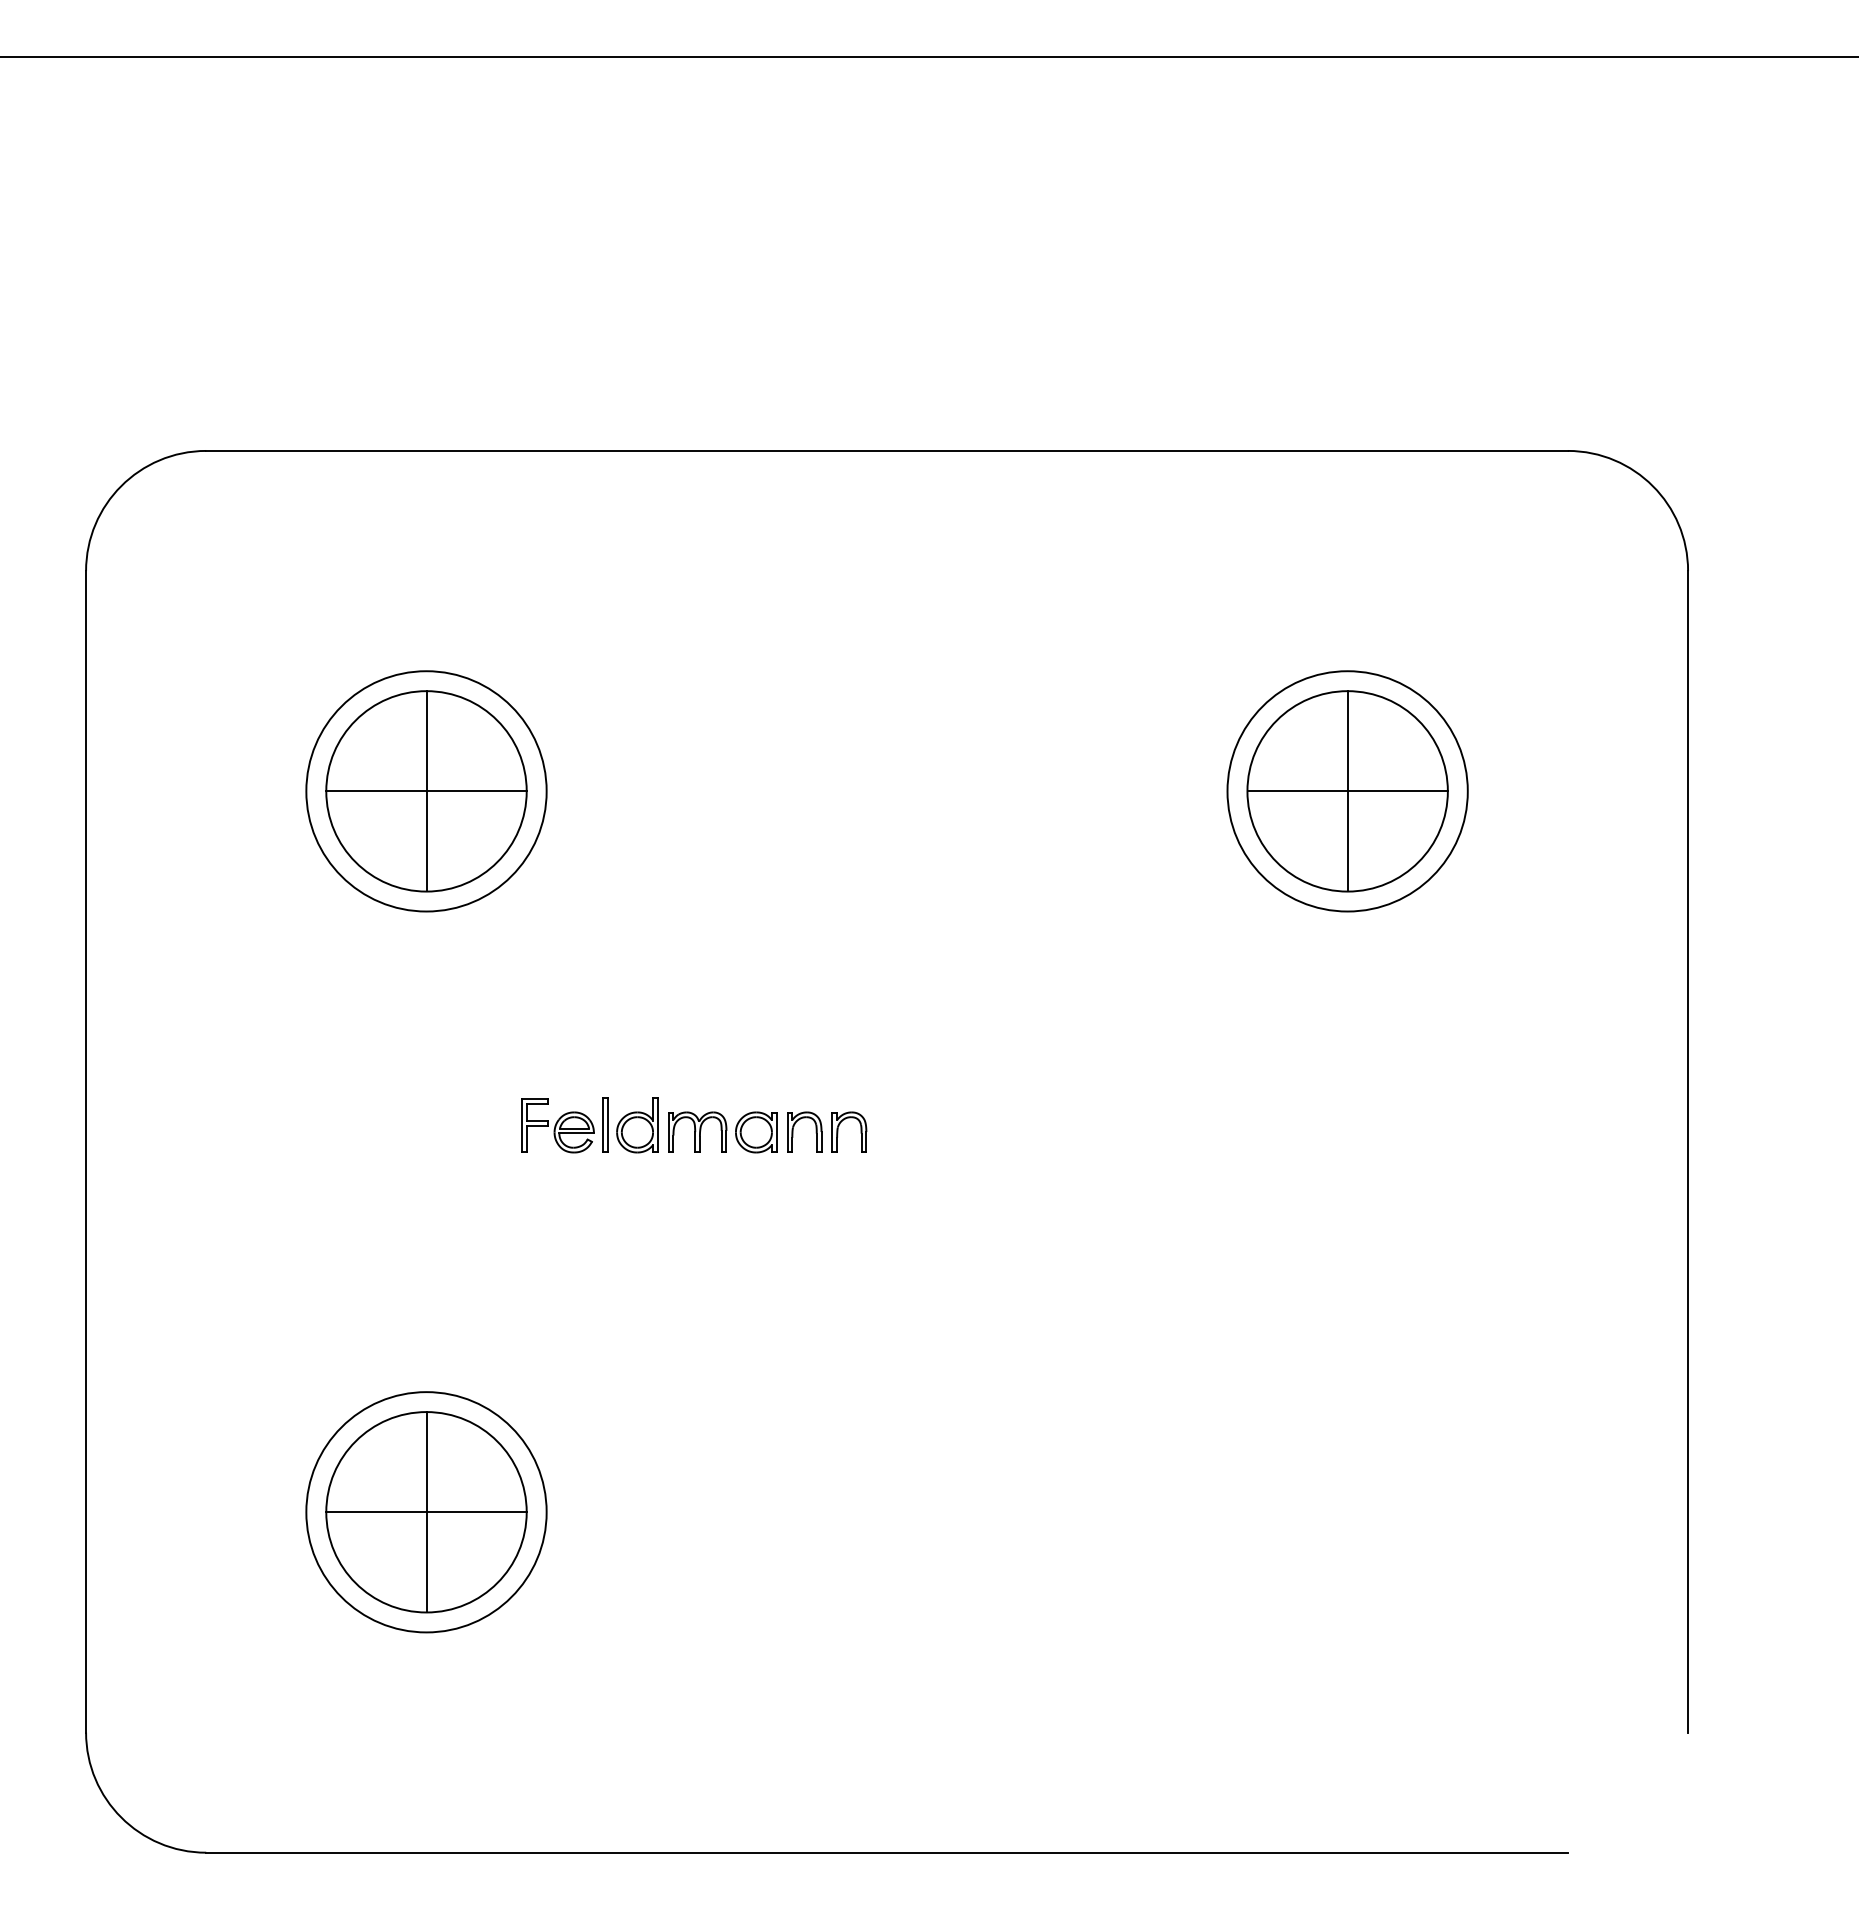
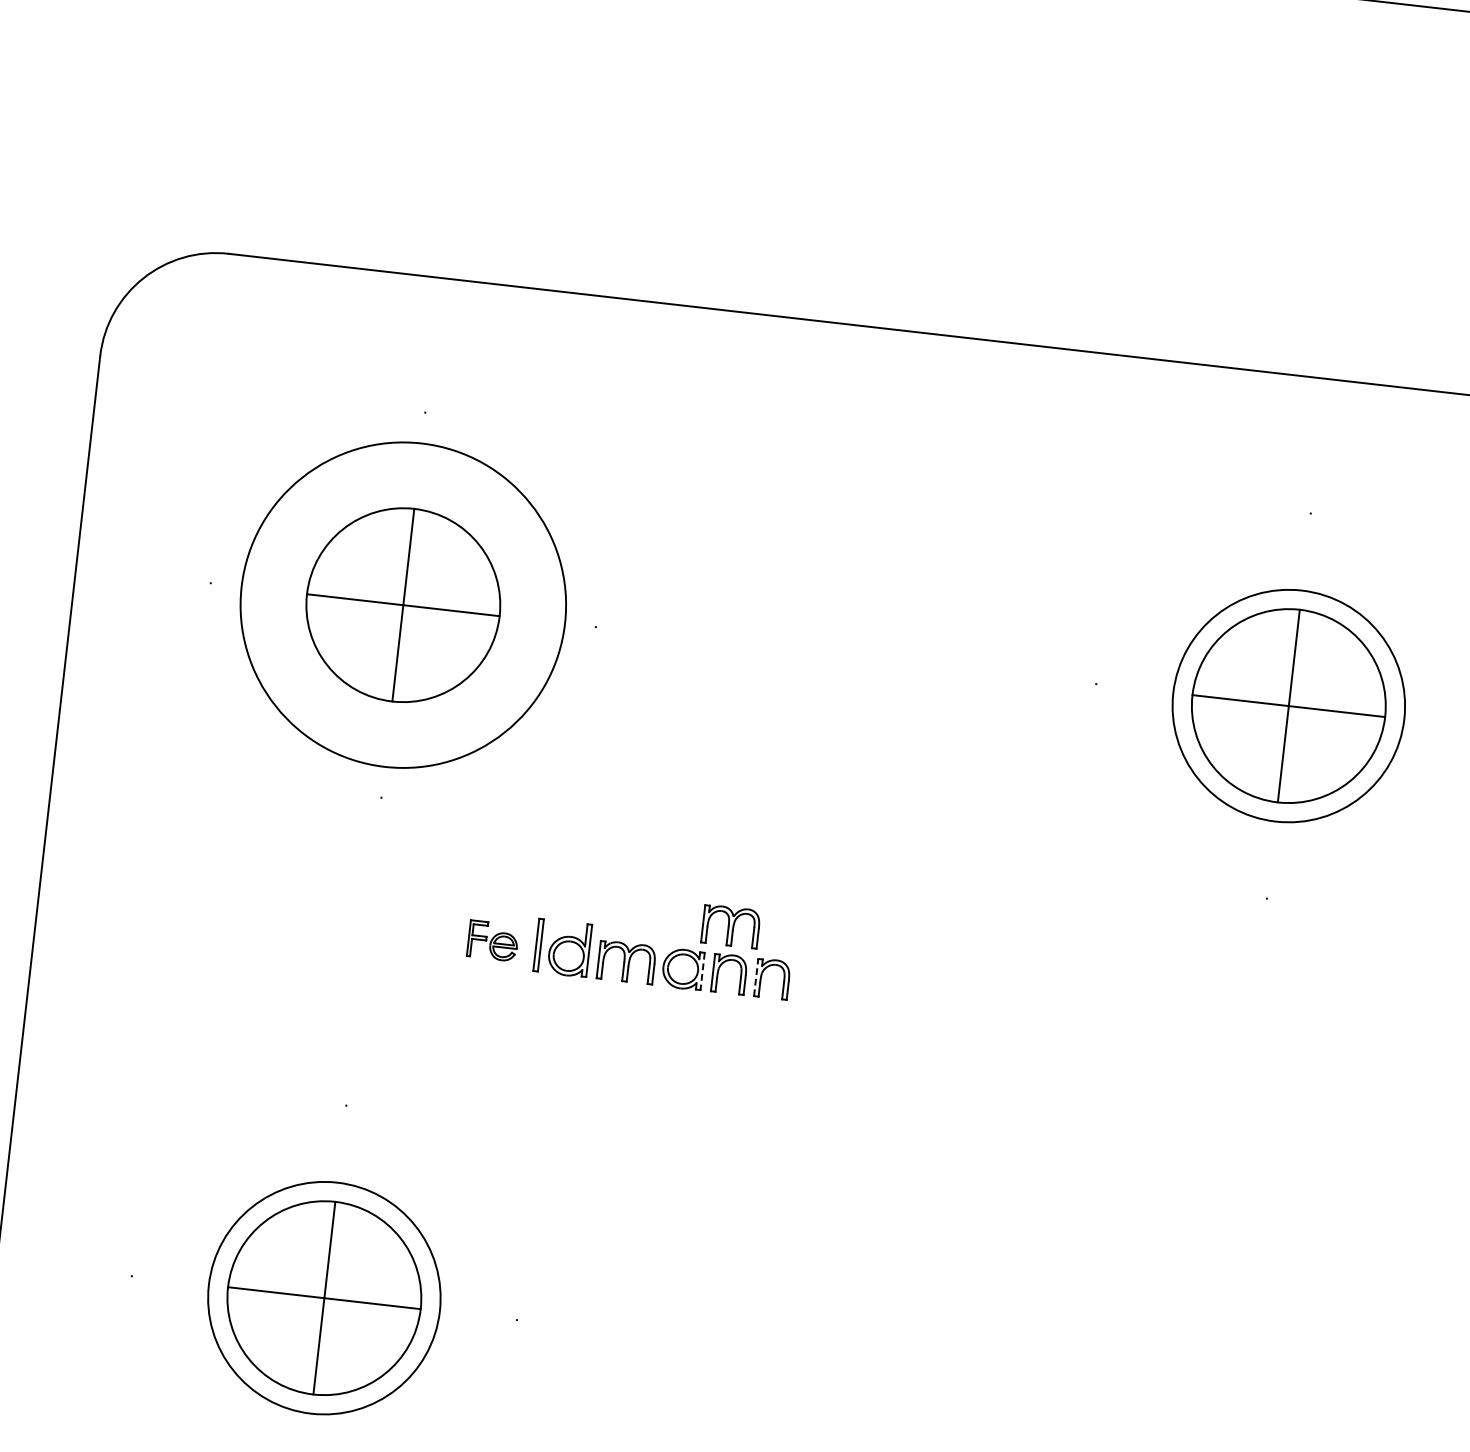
circle: (426, 791) -> (403, 605), size x1.4
part: (800, 1082) -> (730, 926), added
part: (557, 1125) -> (492, 940), size x0.7
line: (832, 1131) -> (756, 976), solid -> dashed
line: (776, 1132) -> (702, 971), solid -> dashed

